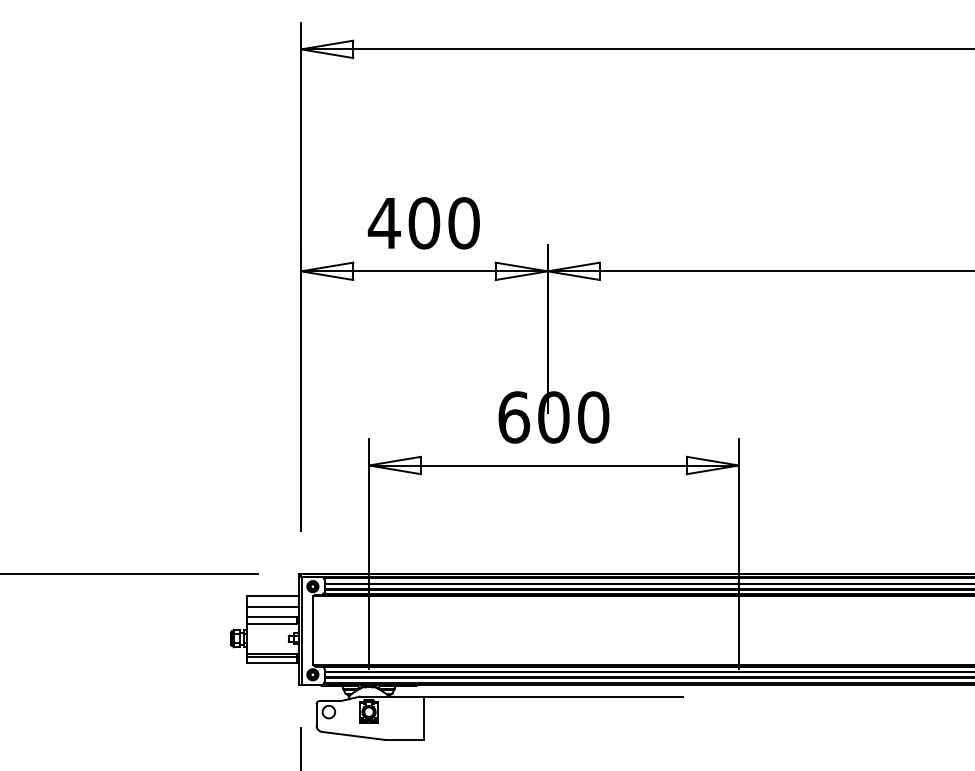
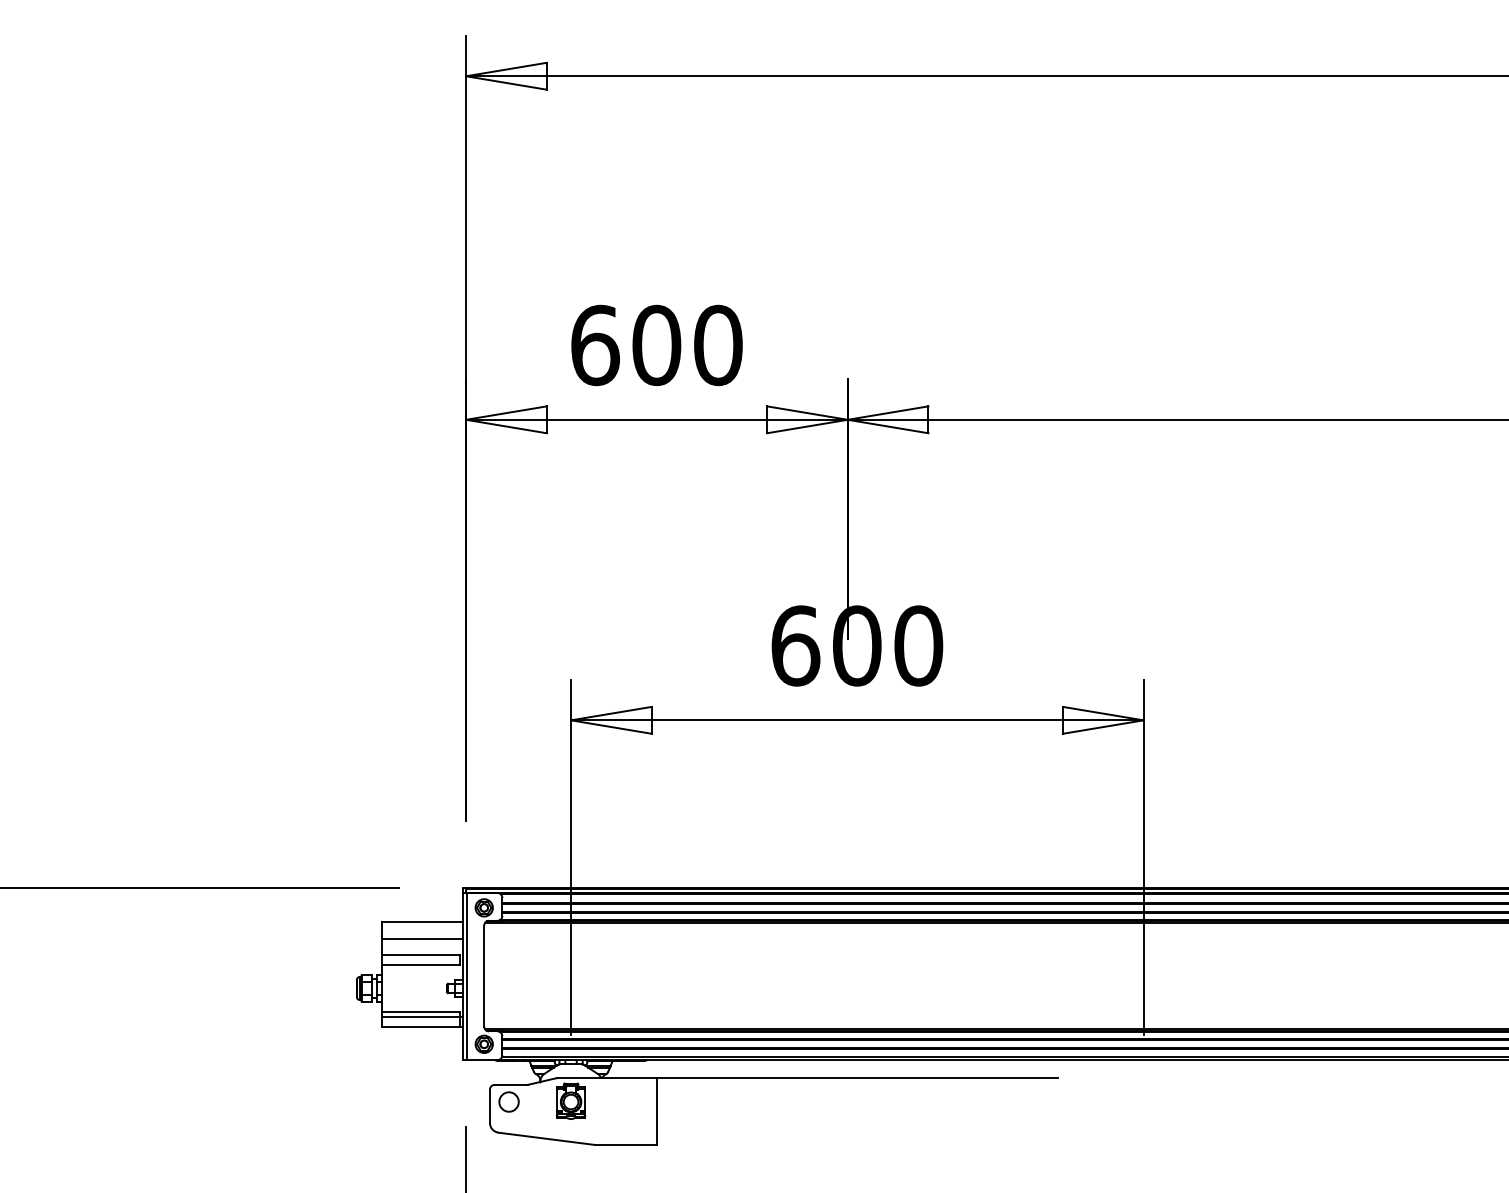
text: (383, 223) -> (593, 345), 400 -> 600

